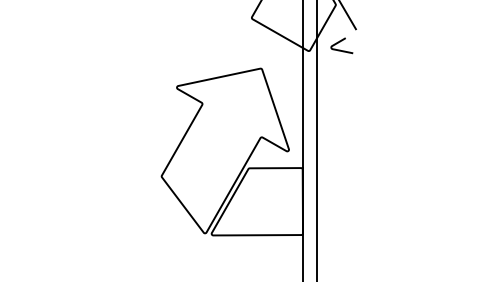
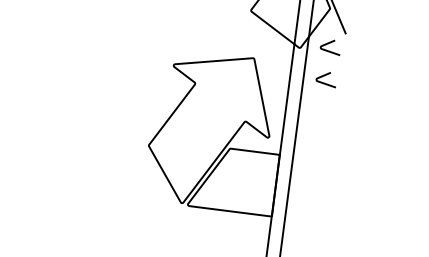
curve: (340, 77) -> (325, 76), added

